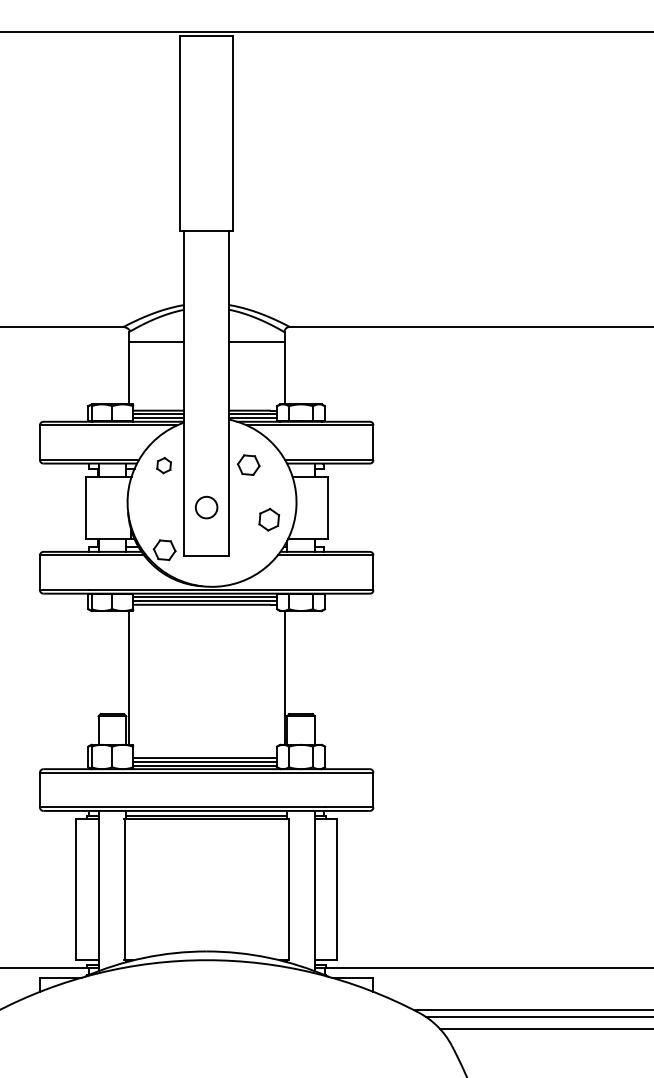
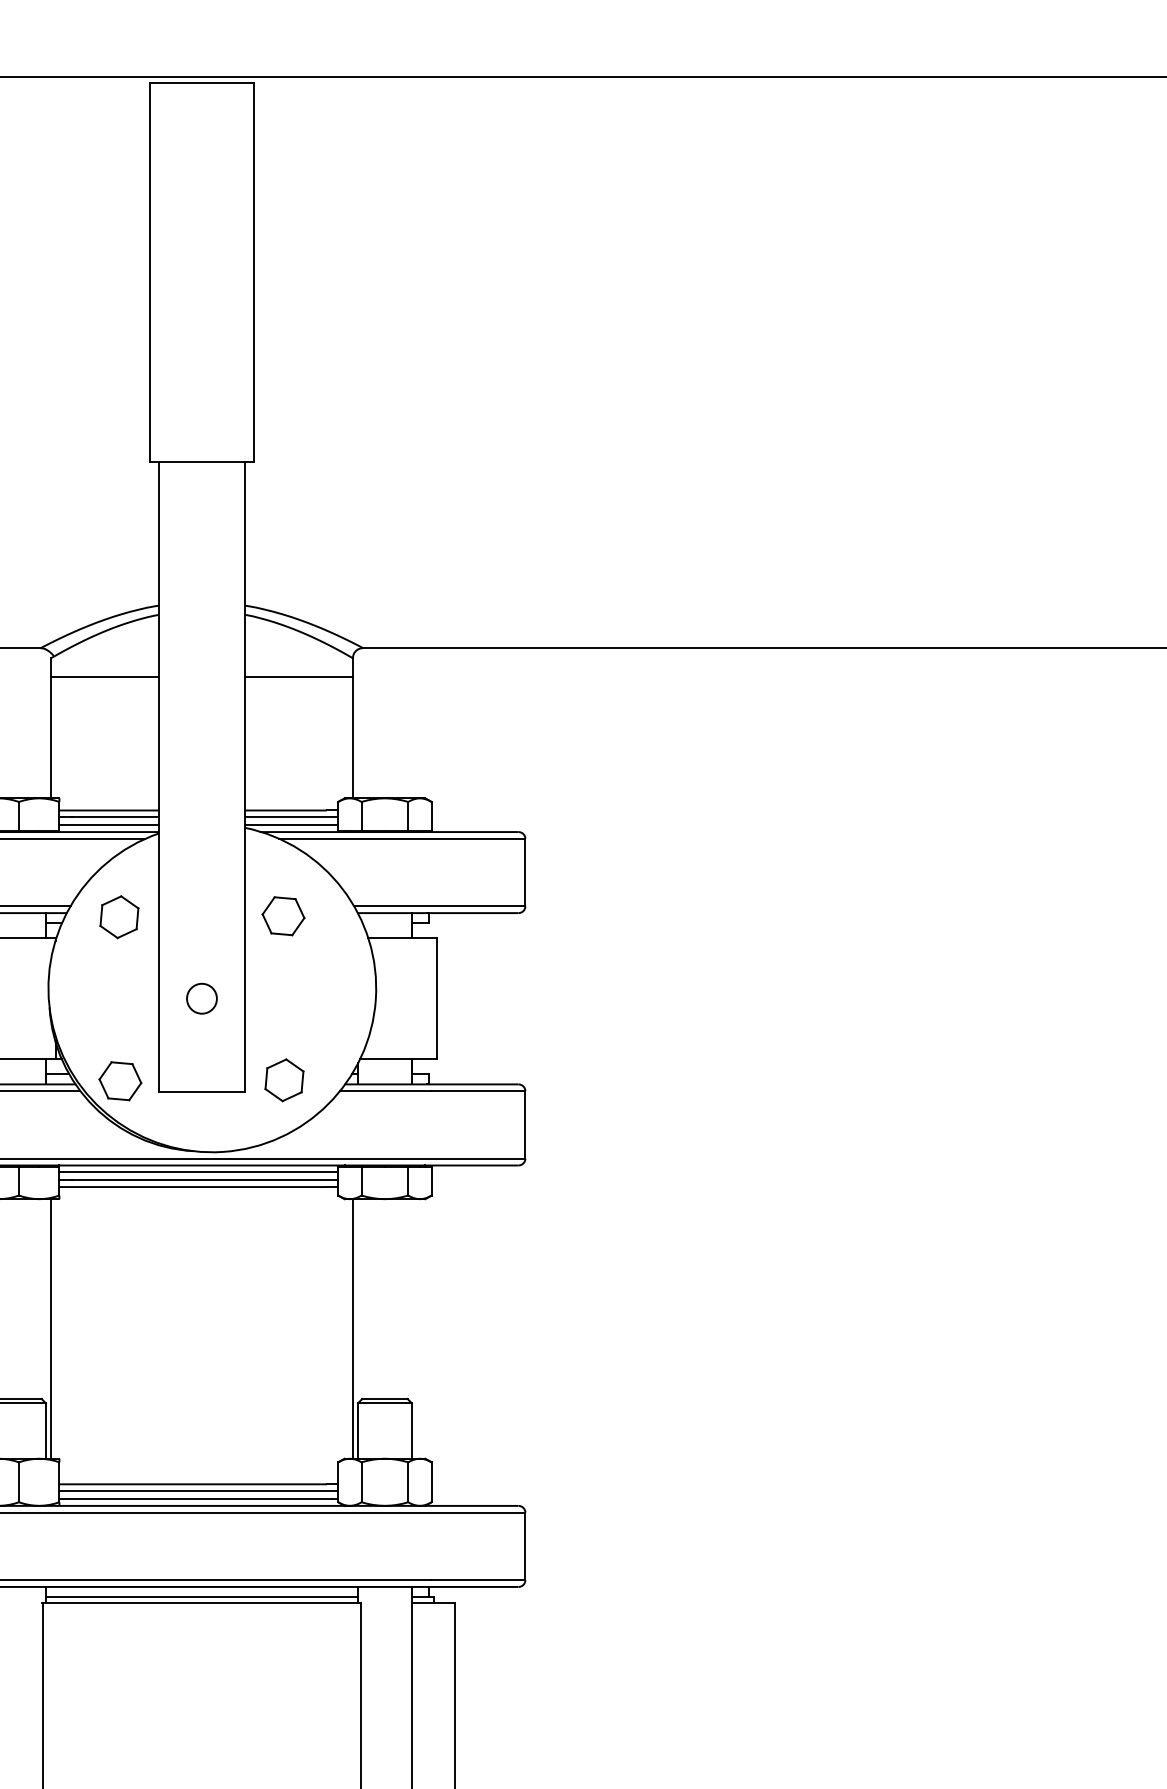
part: (163, 465) -> (118, 916), size x1.43
circle: (206, 507) -> (201, 998), size x0.71
part: (268, 519) -> (283, 1079), moved

